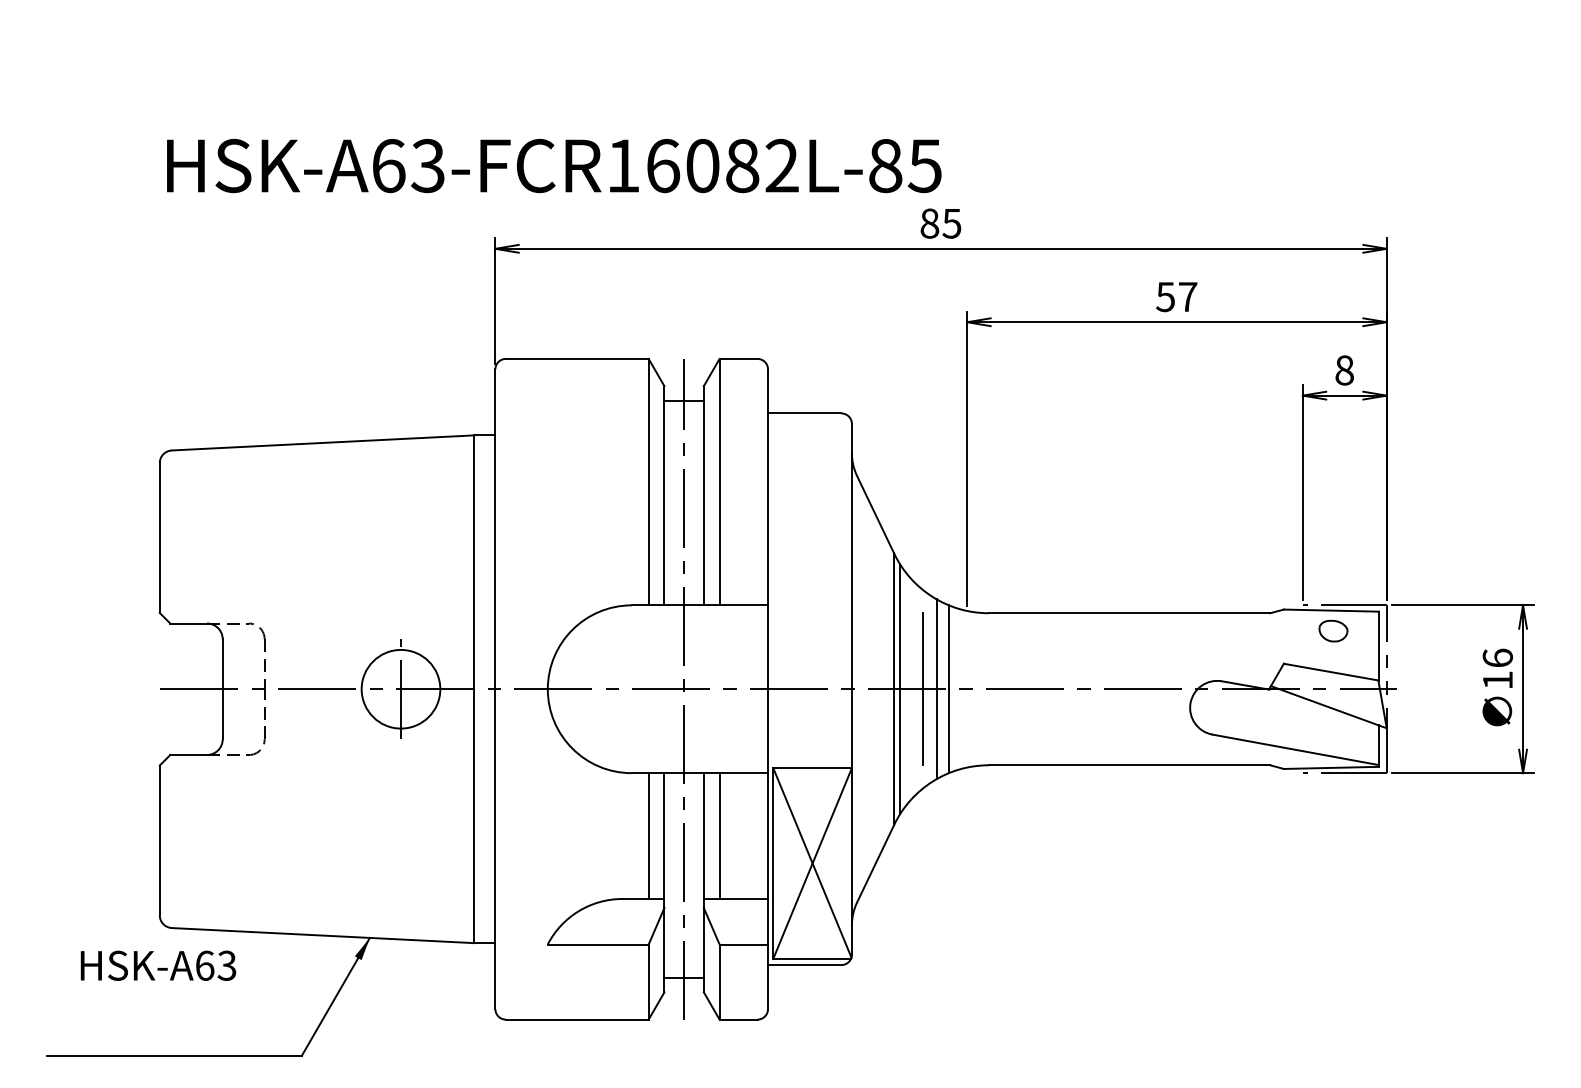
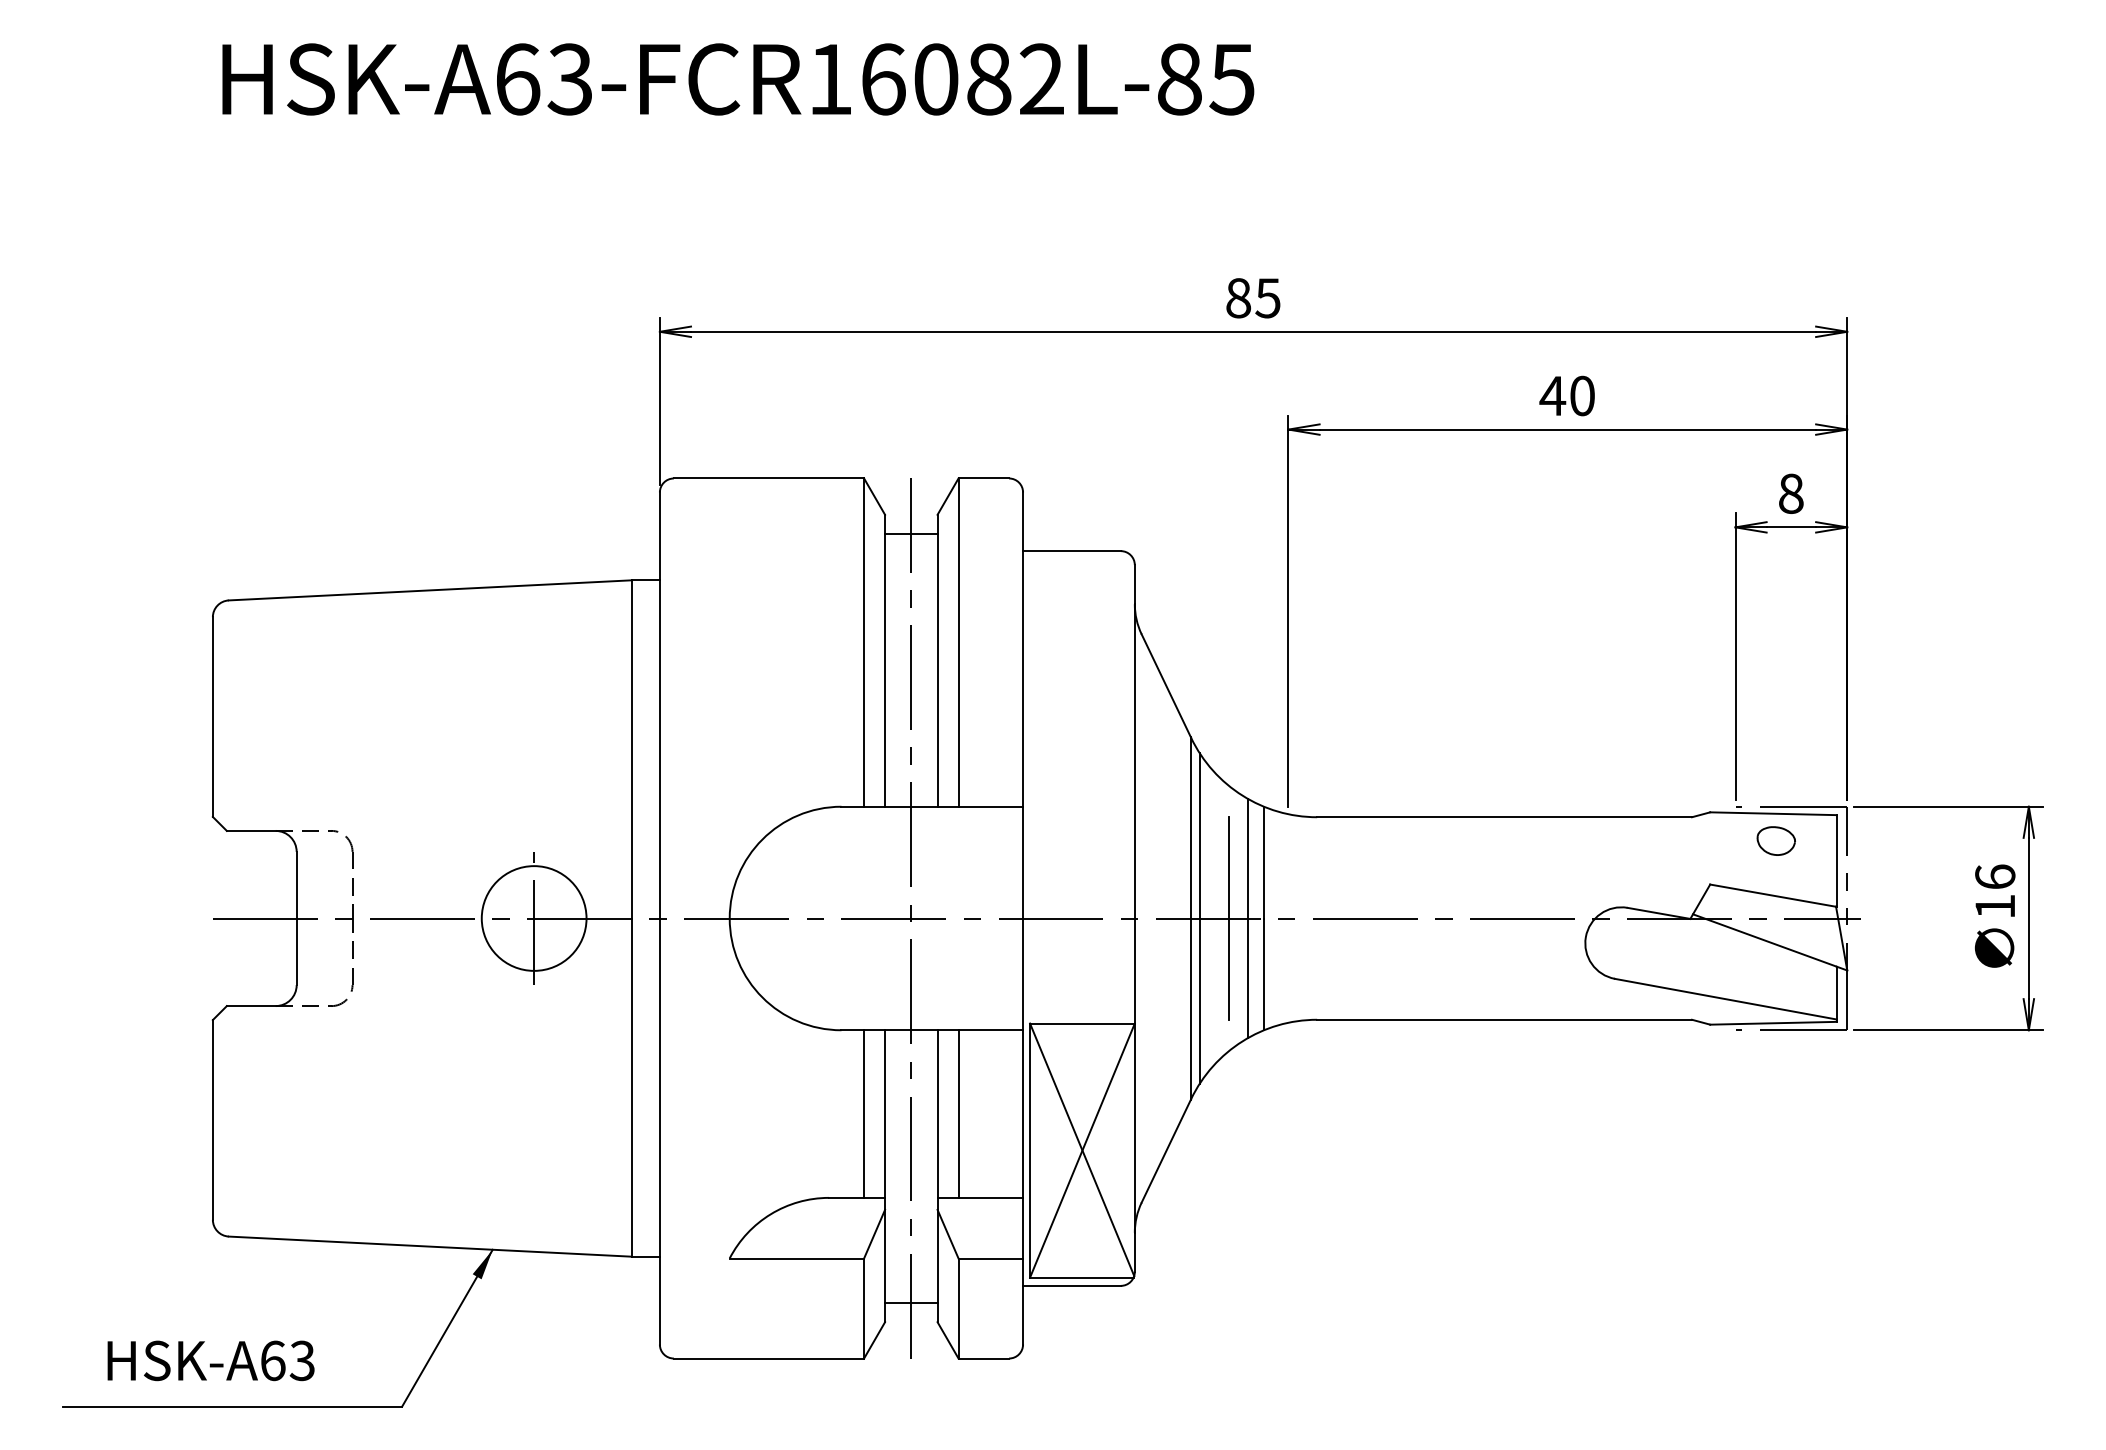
text: (554, 166) -> (738, 79), moved
text: (1175, 296) -> (1566, 395), 57 -> 40
text: (158, 965) -> (210, 1360), moved

